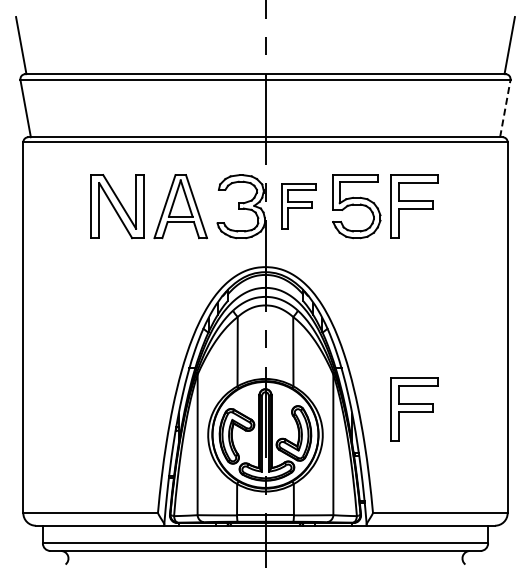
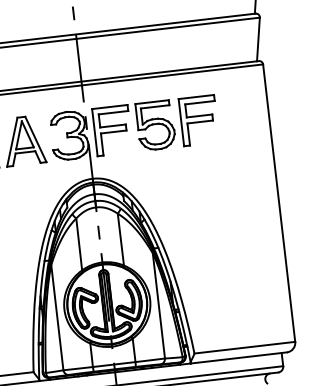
line: (505, 108) -> (258, 39), dashed -> solid
part: (298, 206) -> (112, 130), size x1.43
part: (414, 409) -> (216, 272), removed

